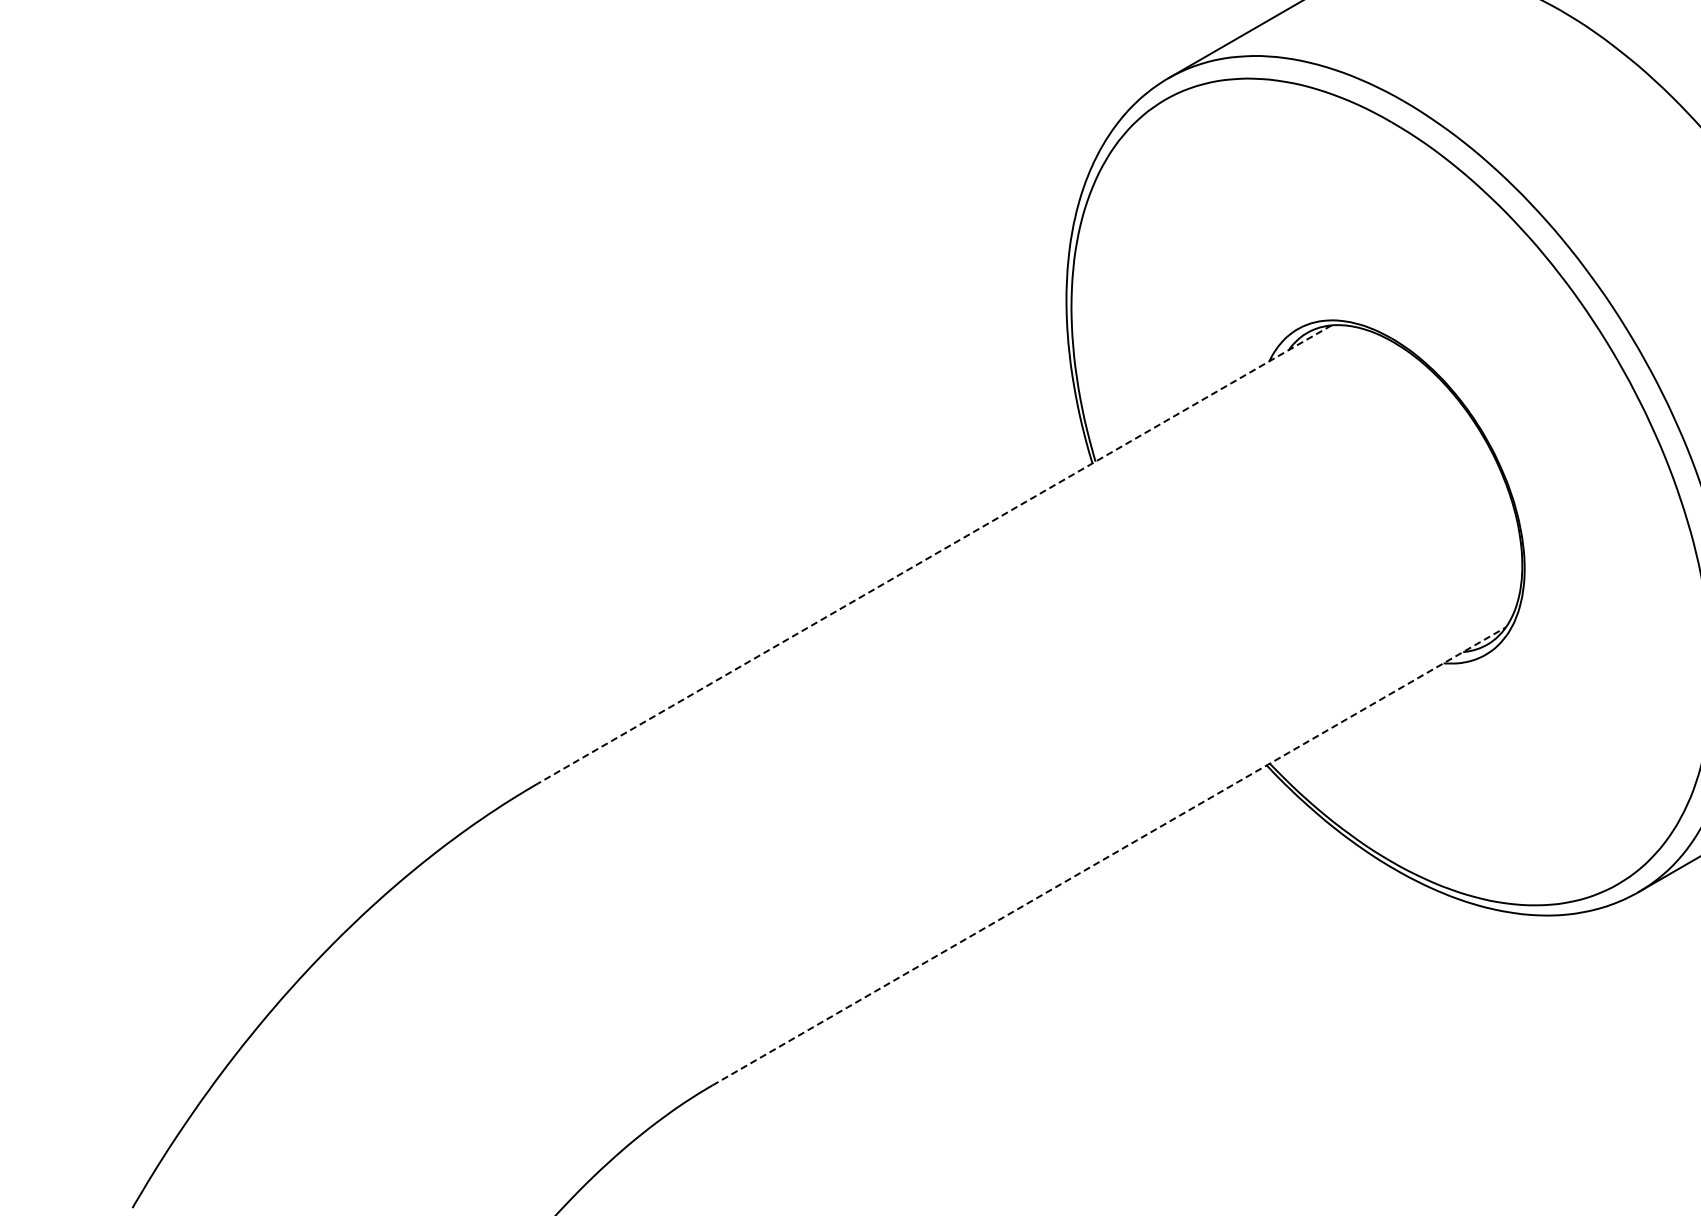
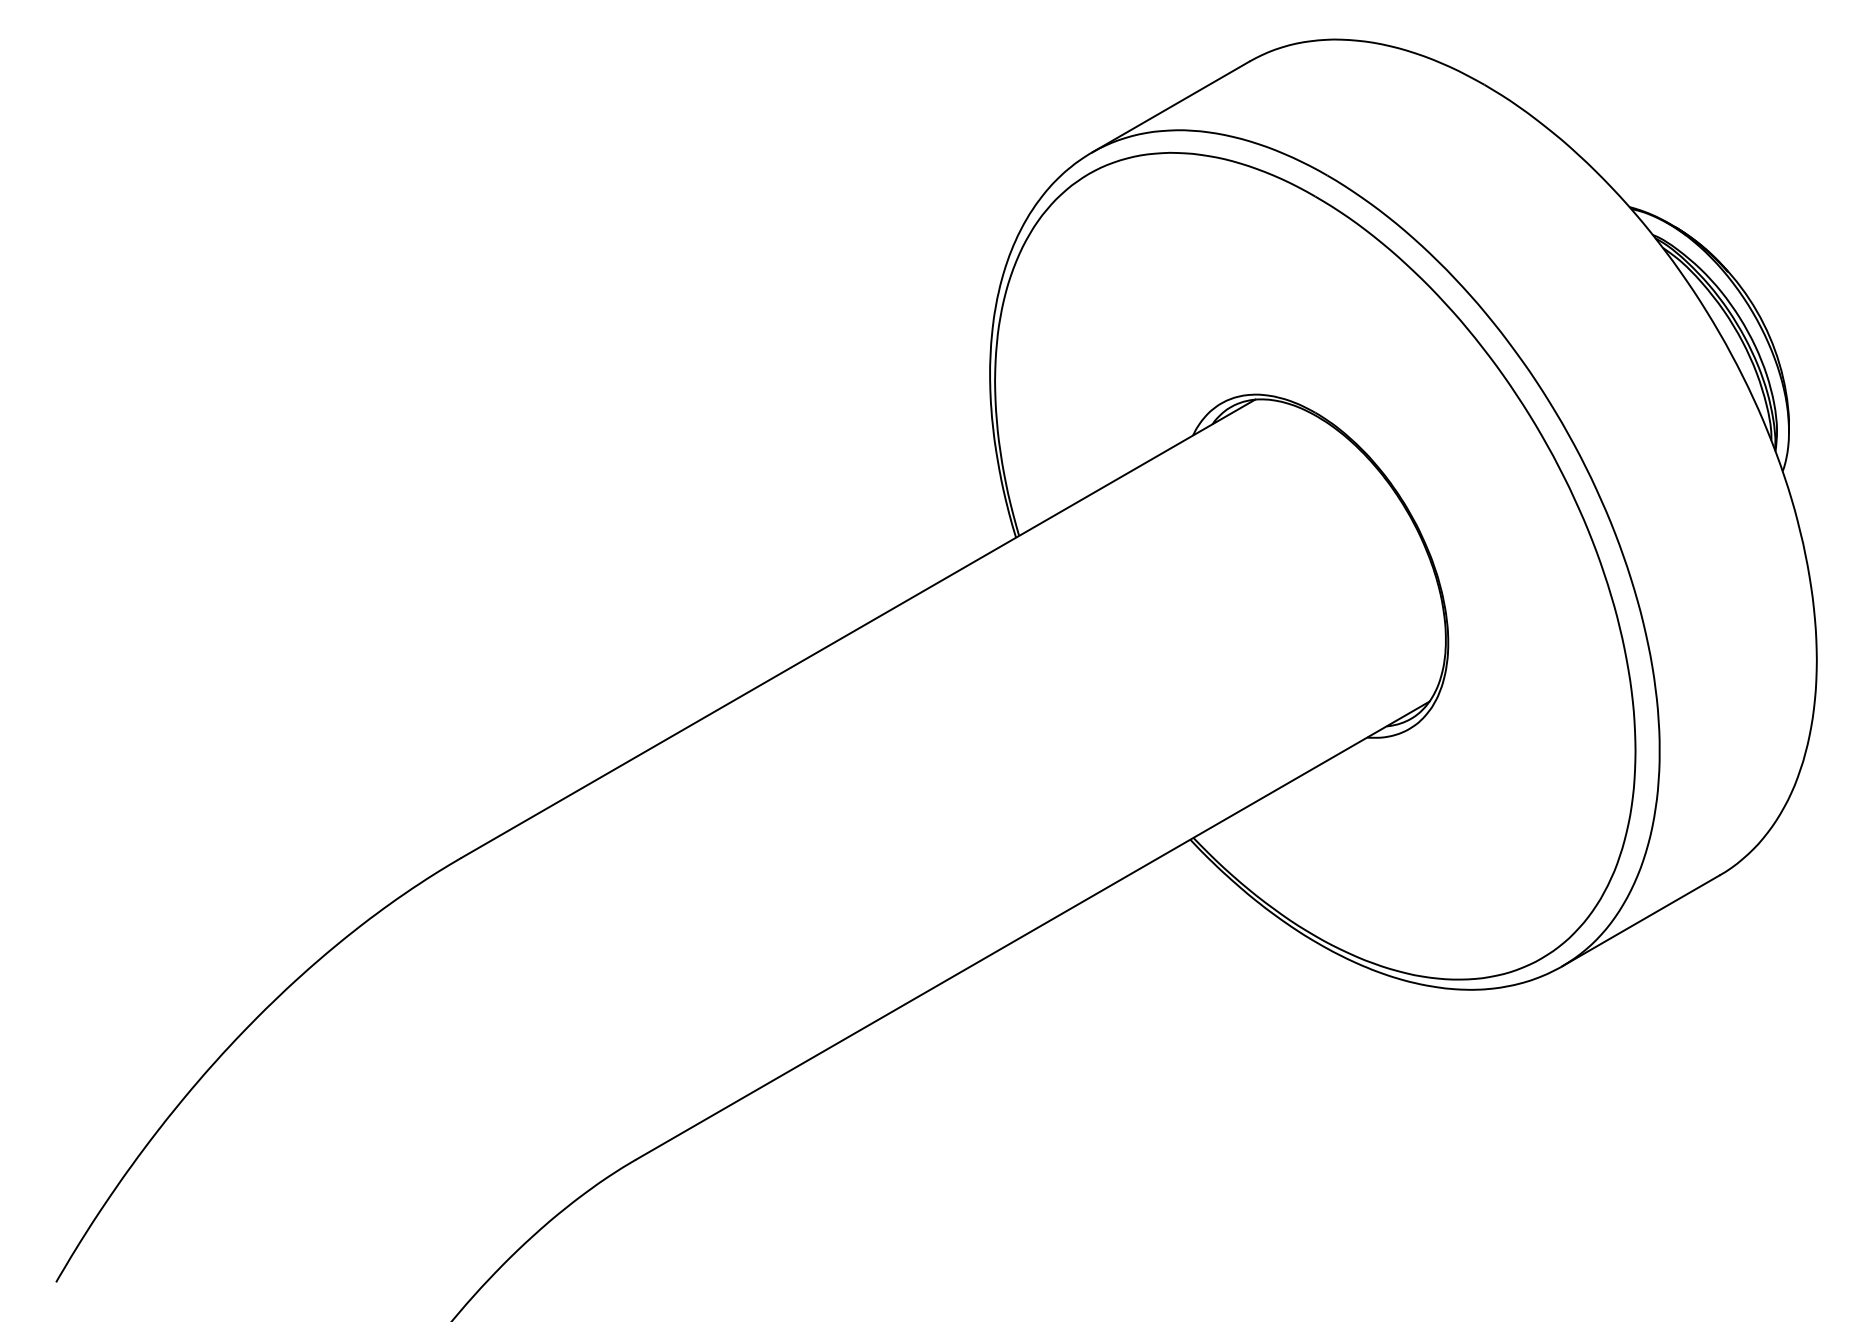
line: (934, 554) -> (858, 628), dashed -> solid
line: (1109, 856) -> (1033, 930), dashed -> solid

